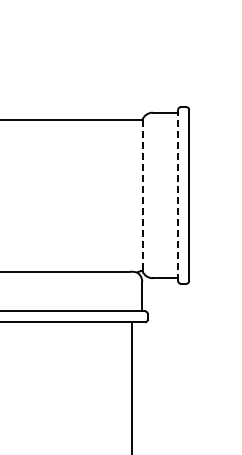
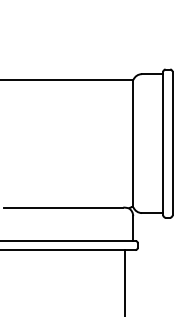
line: (142, 195) -> (133, 143), dashed -> solid
line: (178, 195) -> (163, 143), dashed -> solid

